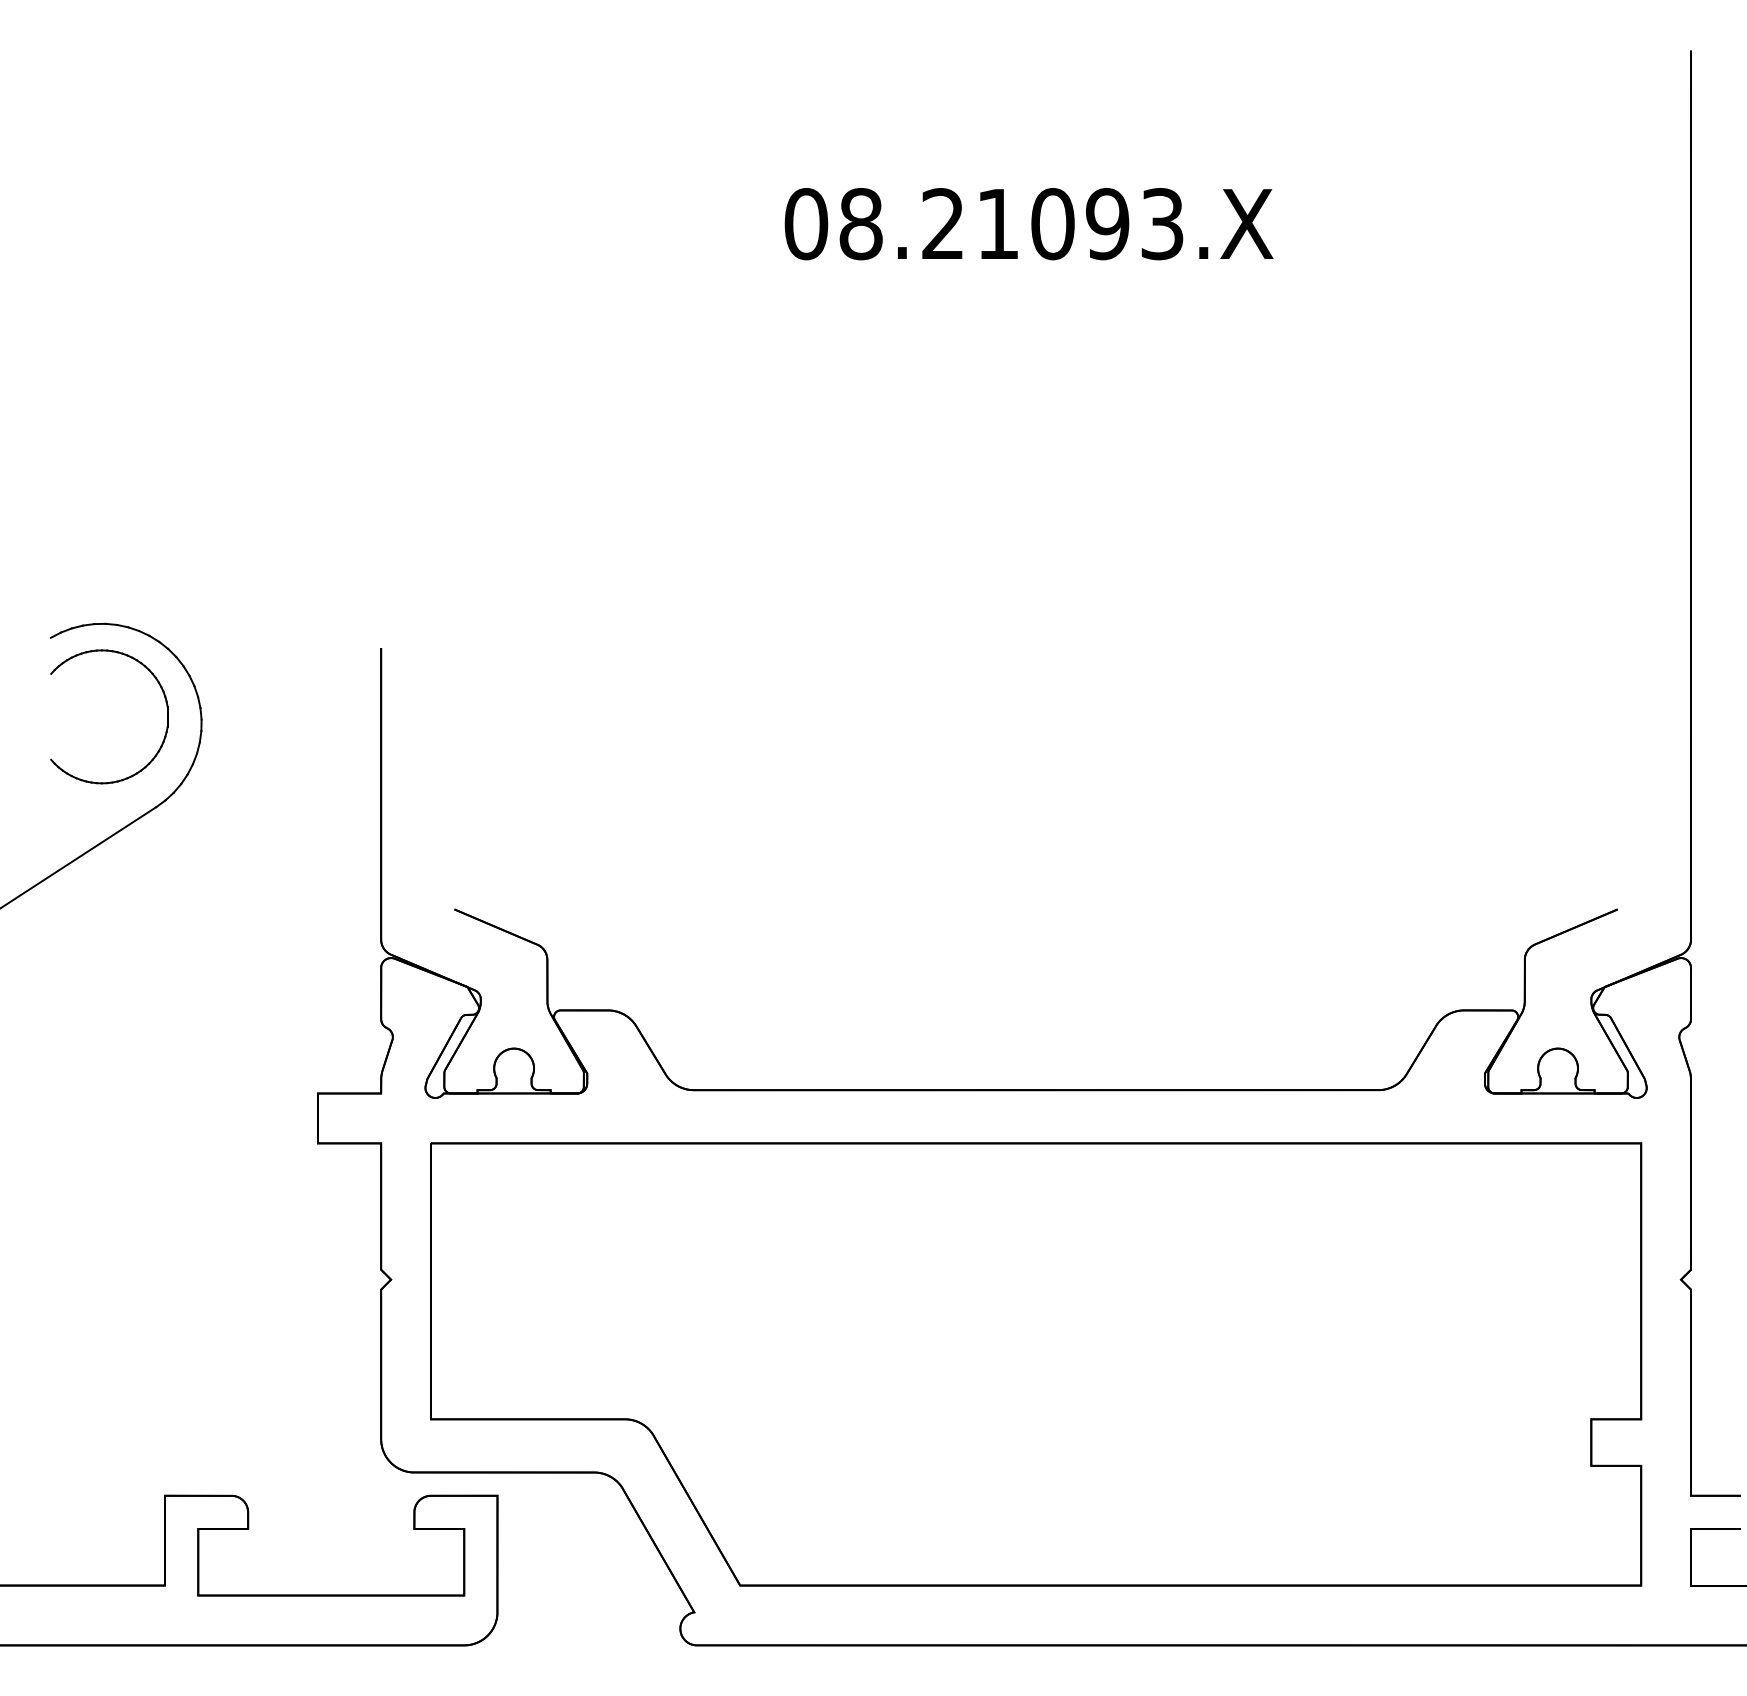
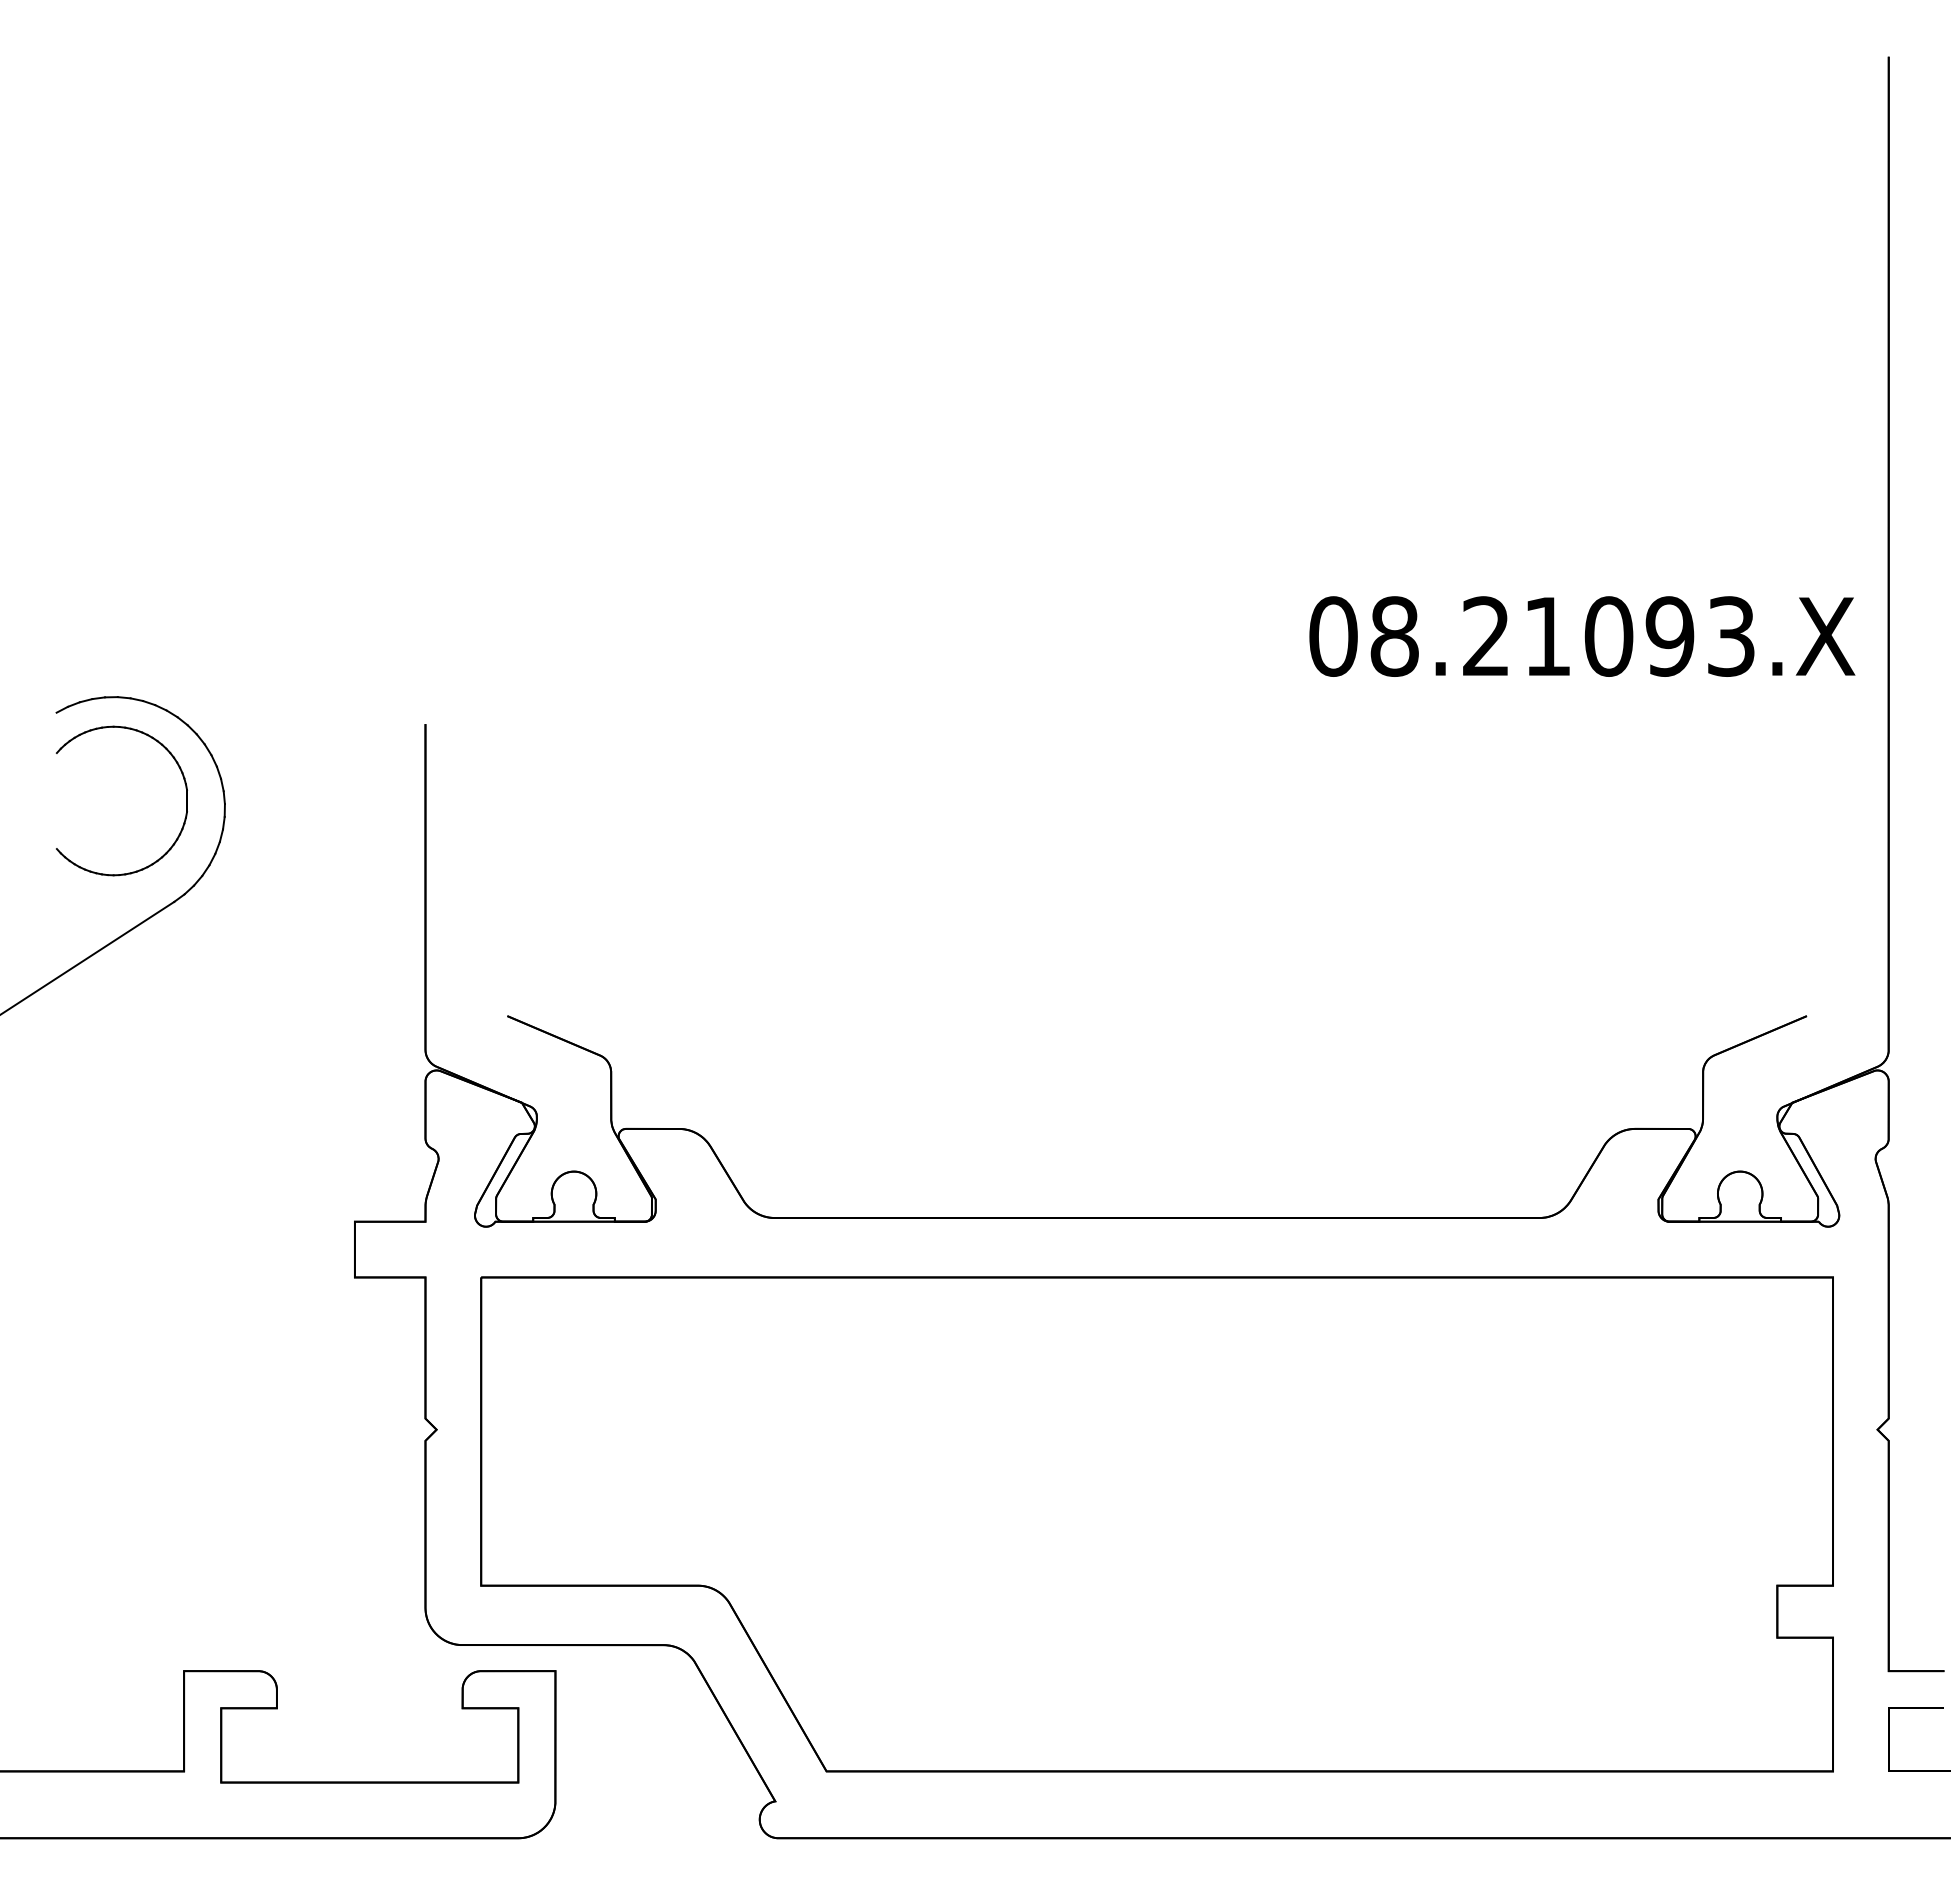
text: (1029, 224) -> (1582, 636), moved

